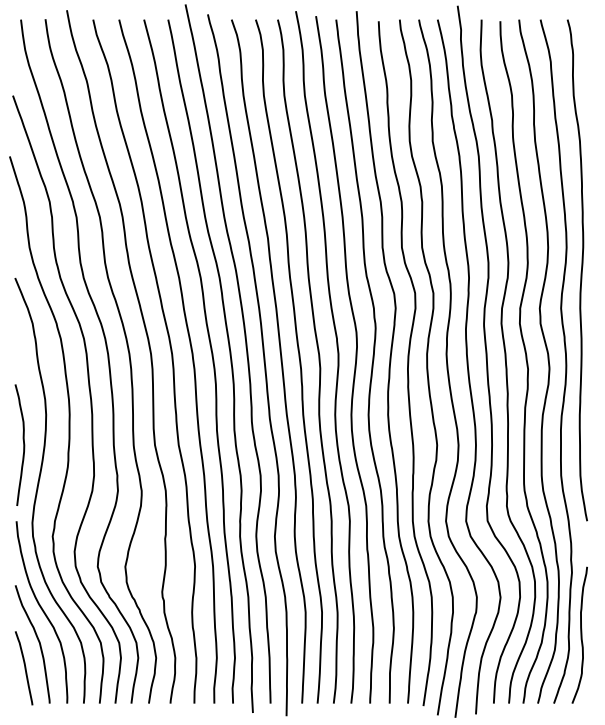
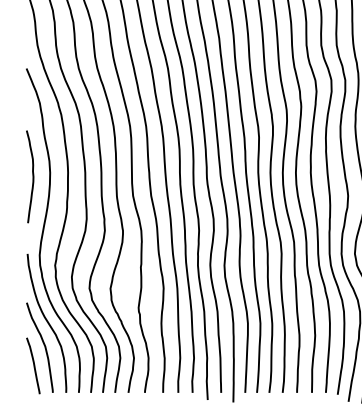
curve: (23, 444) -> (32, 176), moved

